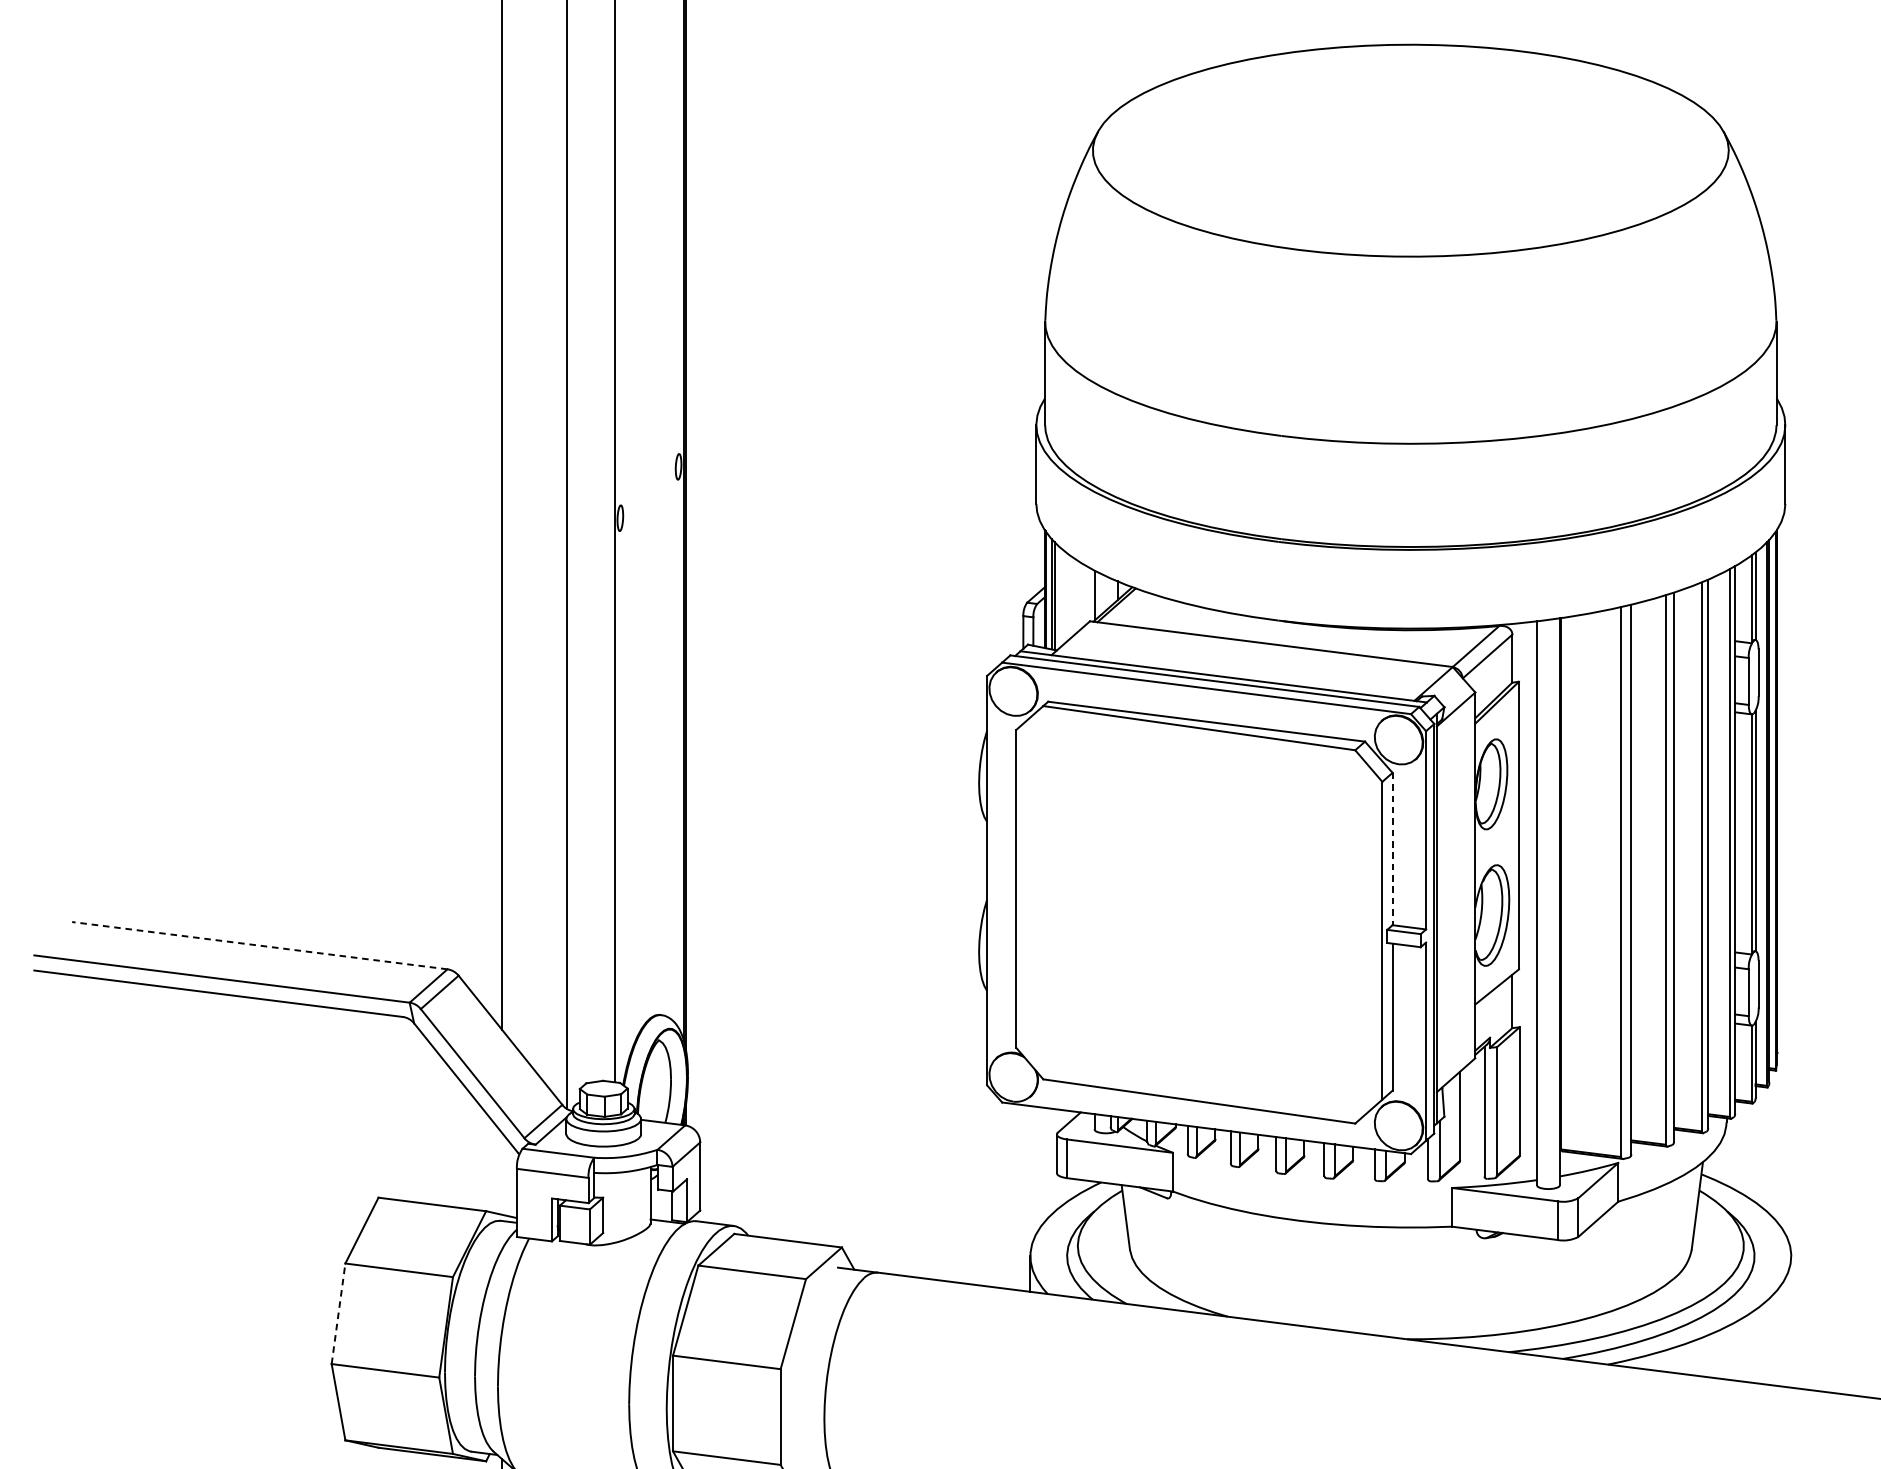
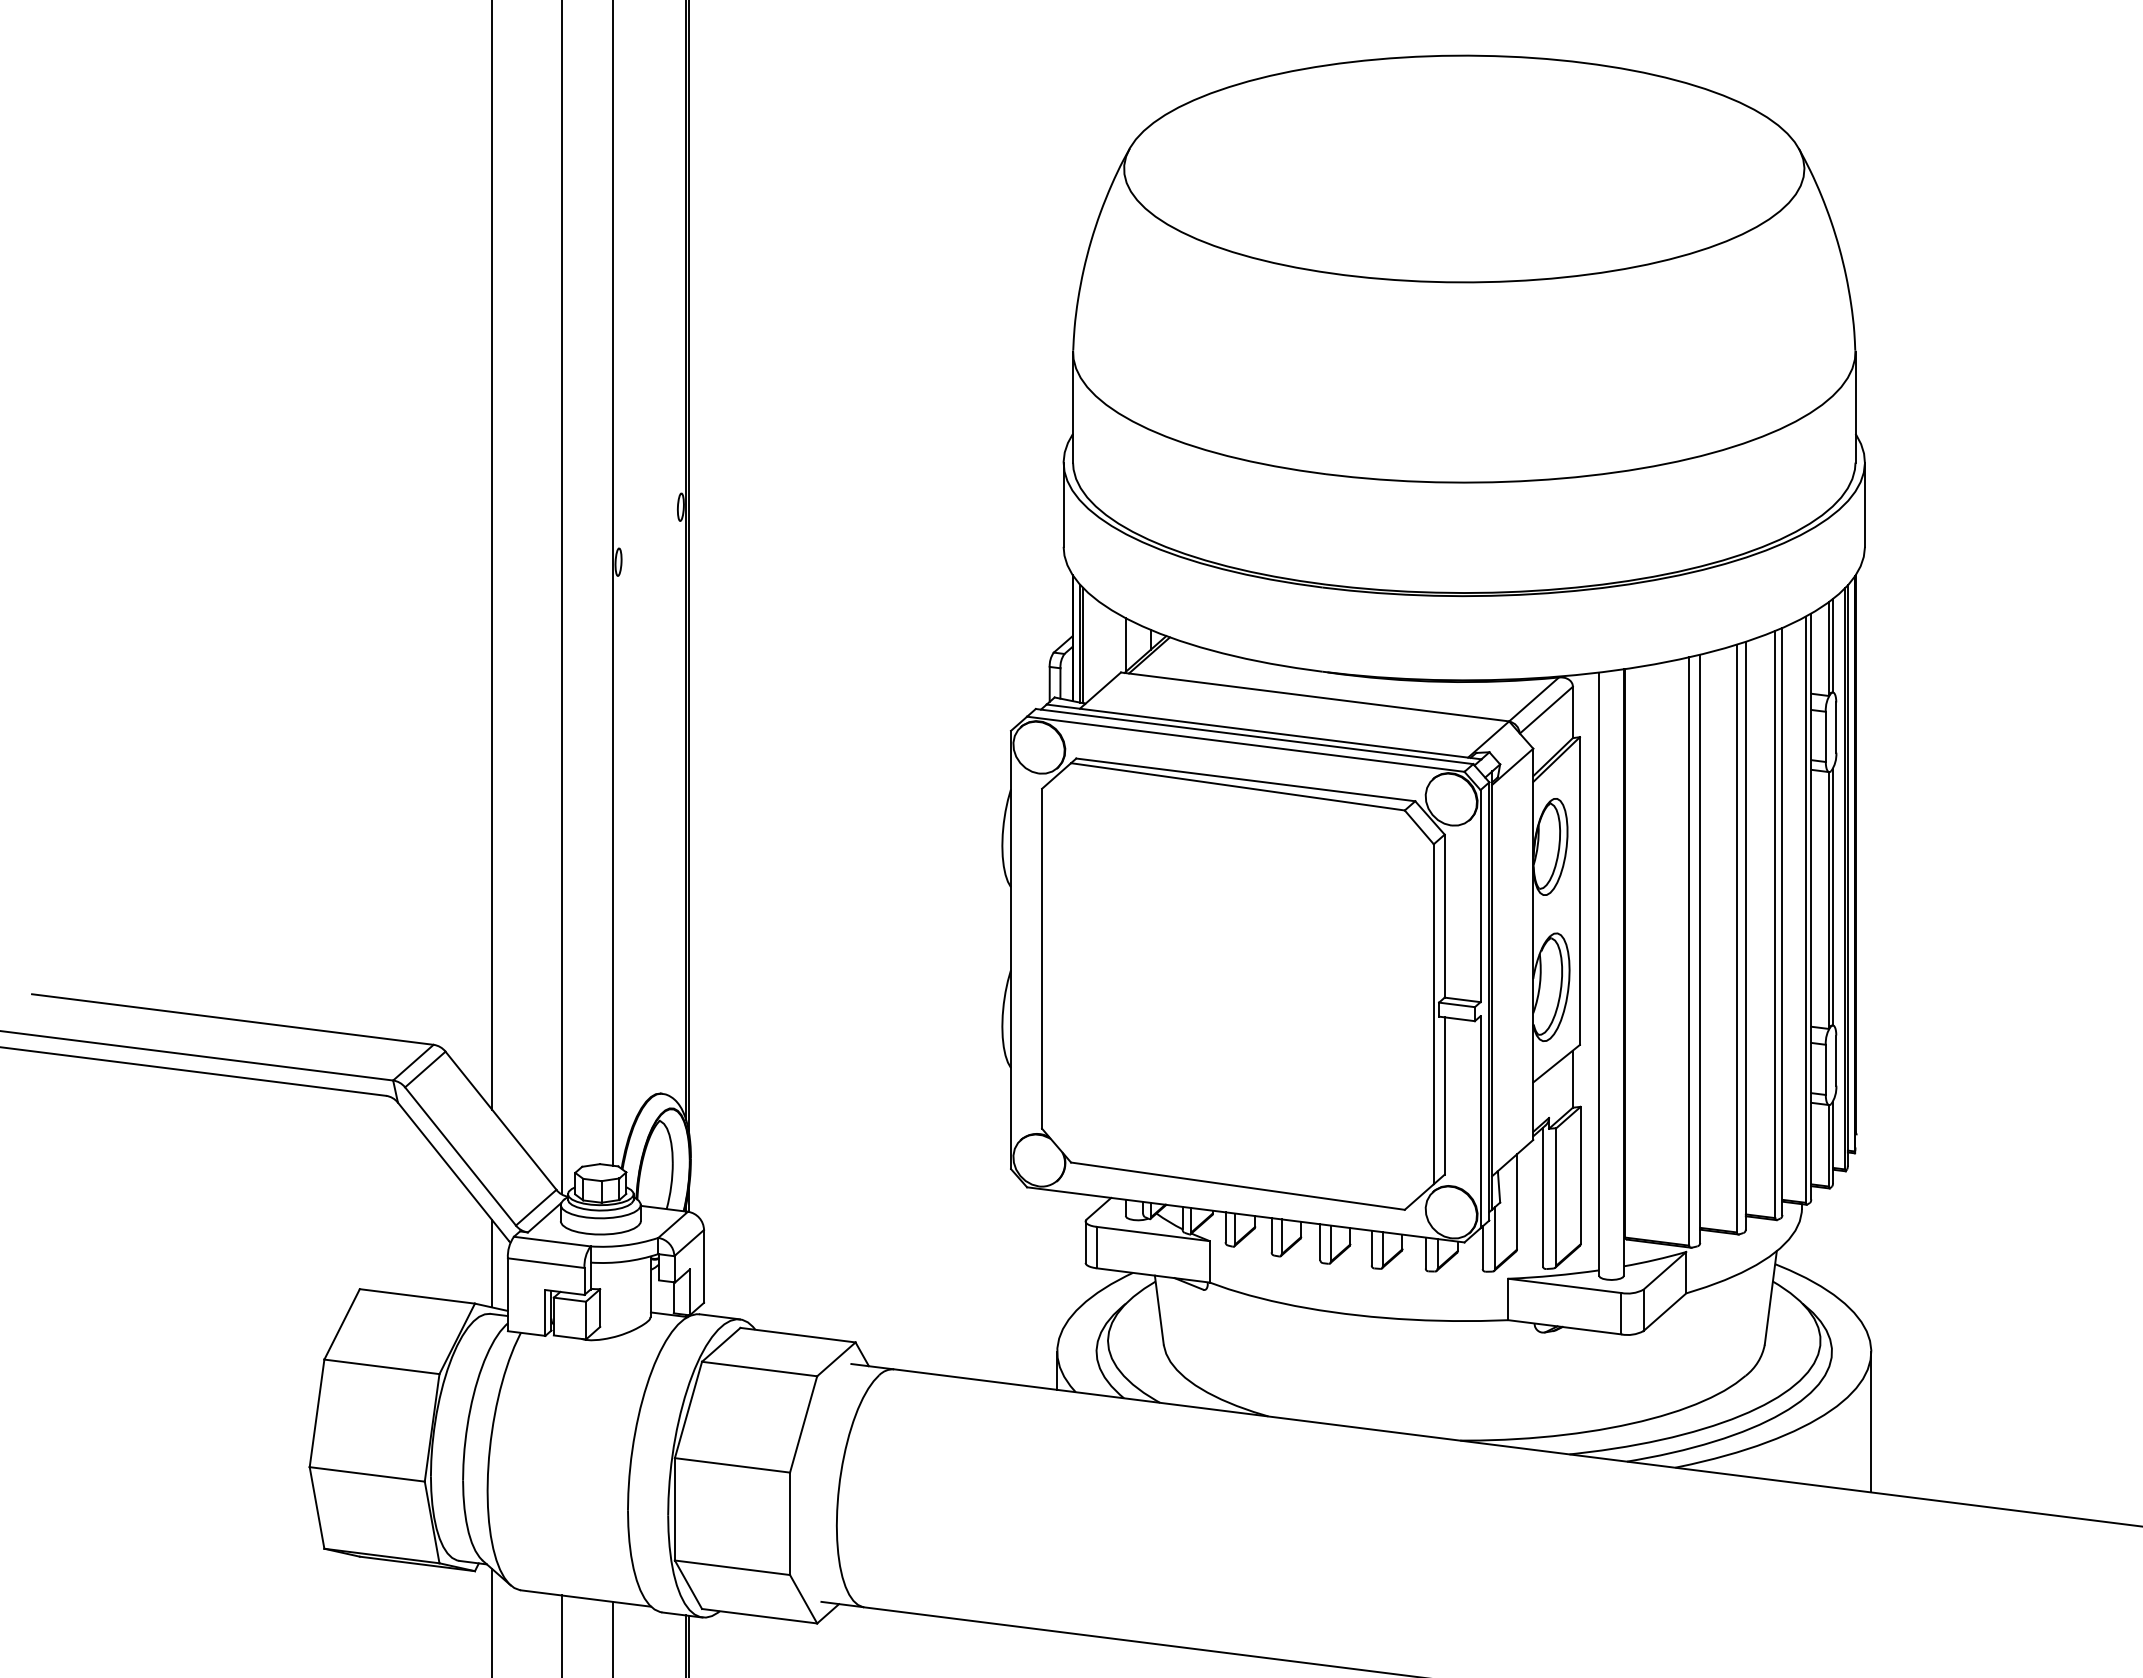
line: (1392, 849) -> (1444, 916), dashed -> solid
line: (259, 945) -> (232, 1019), dashed -> solid
line: (502, 1173) -> (492, 1263), added
line: (338, 1312) -> (317, 1412), dashed -> solid
line: (1791, 1321) -> (1871, 1421), added

